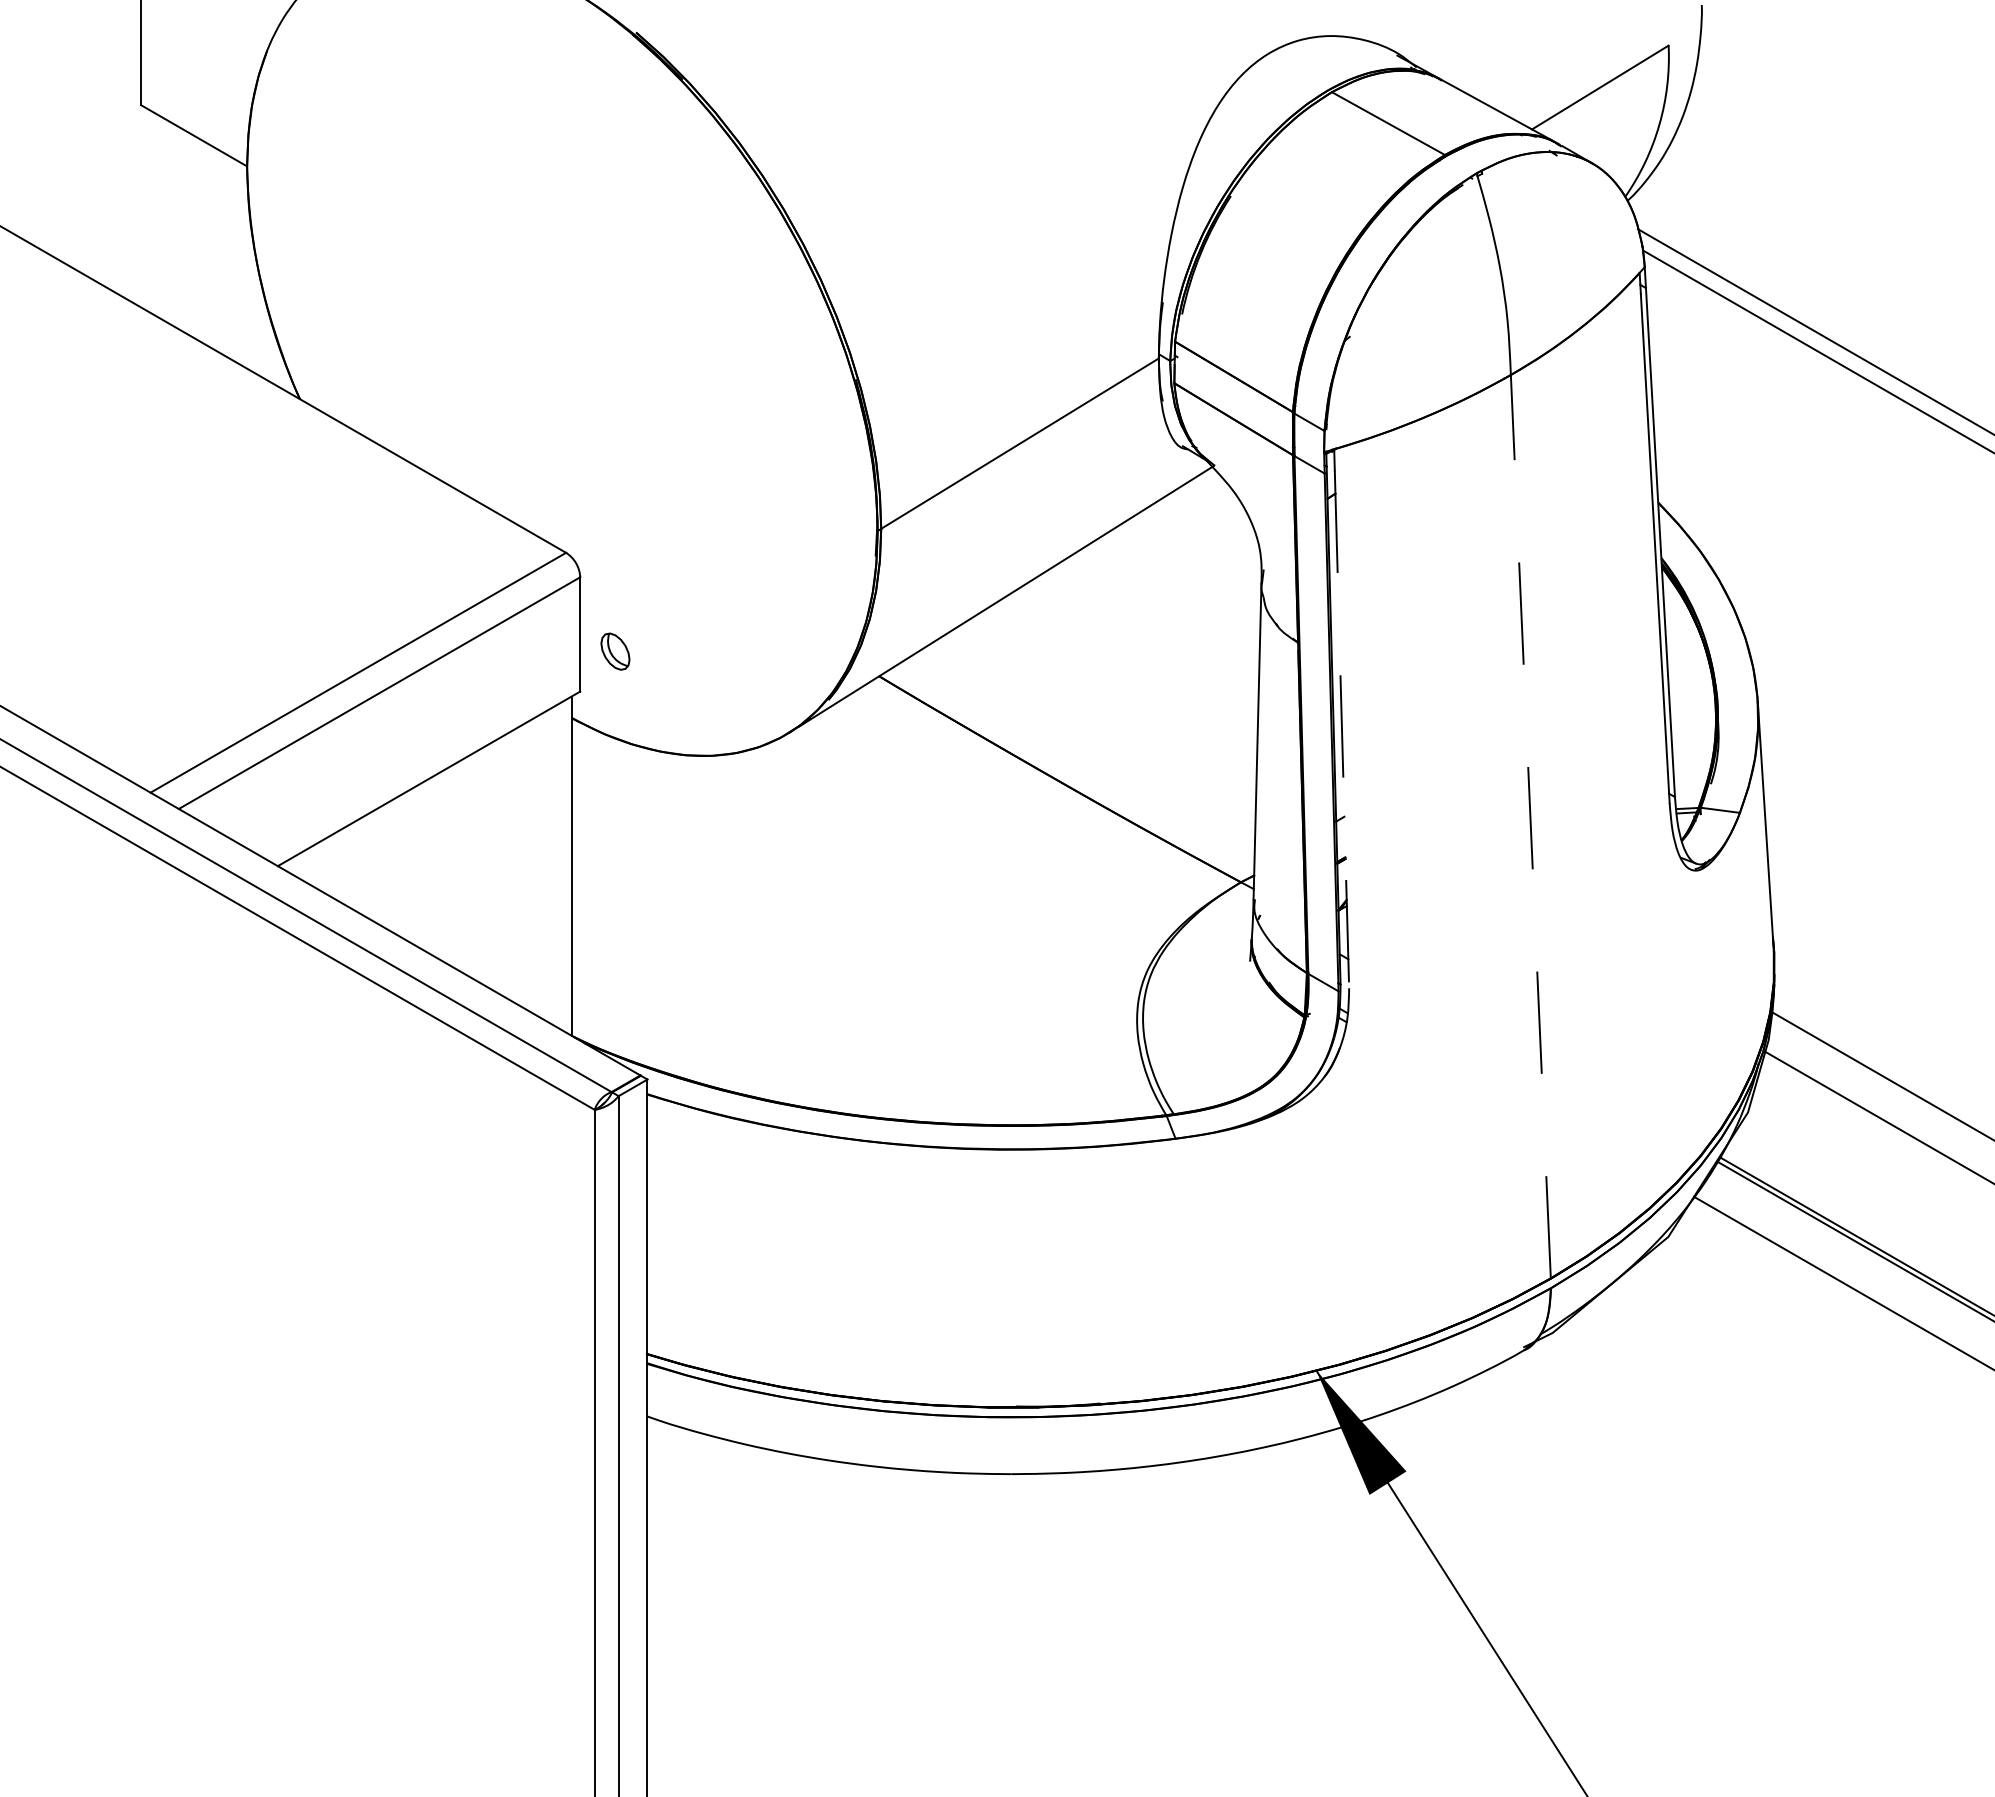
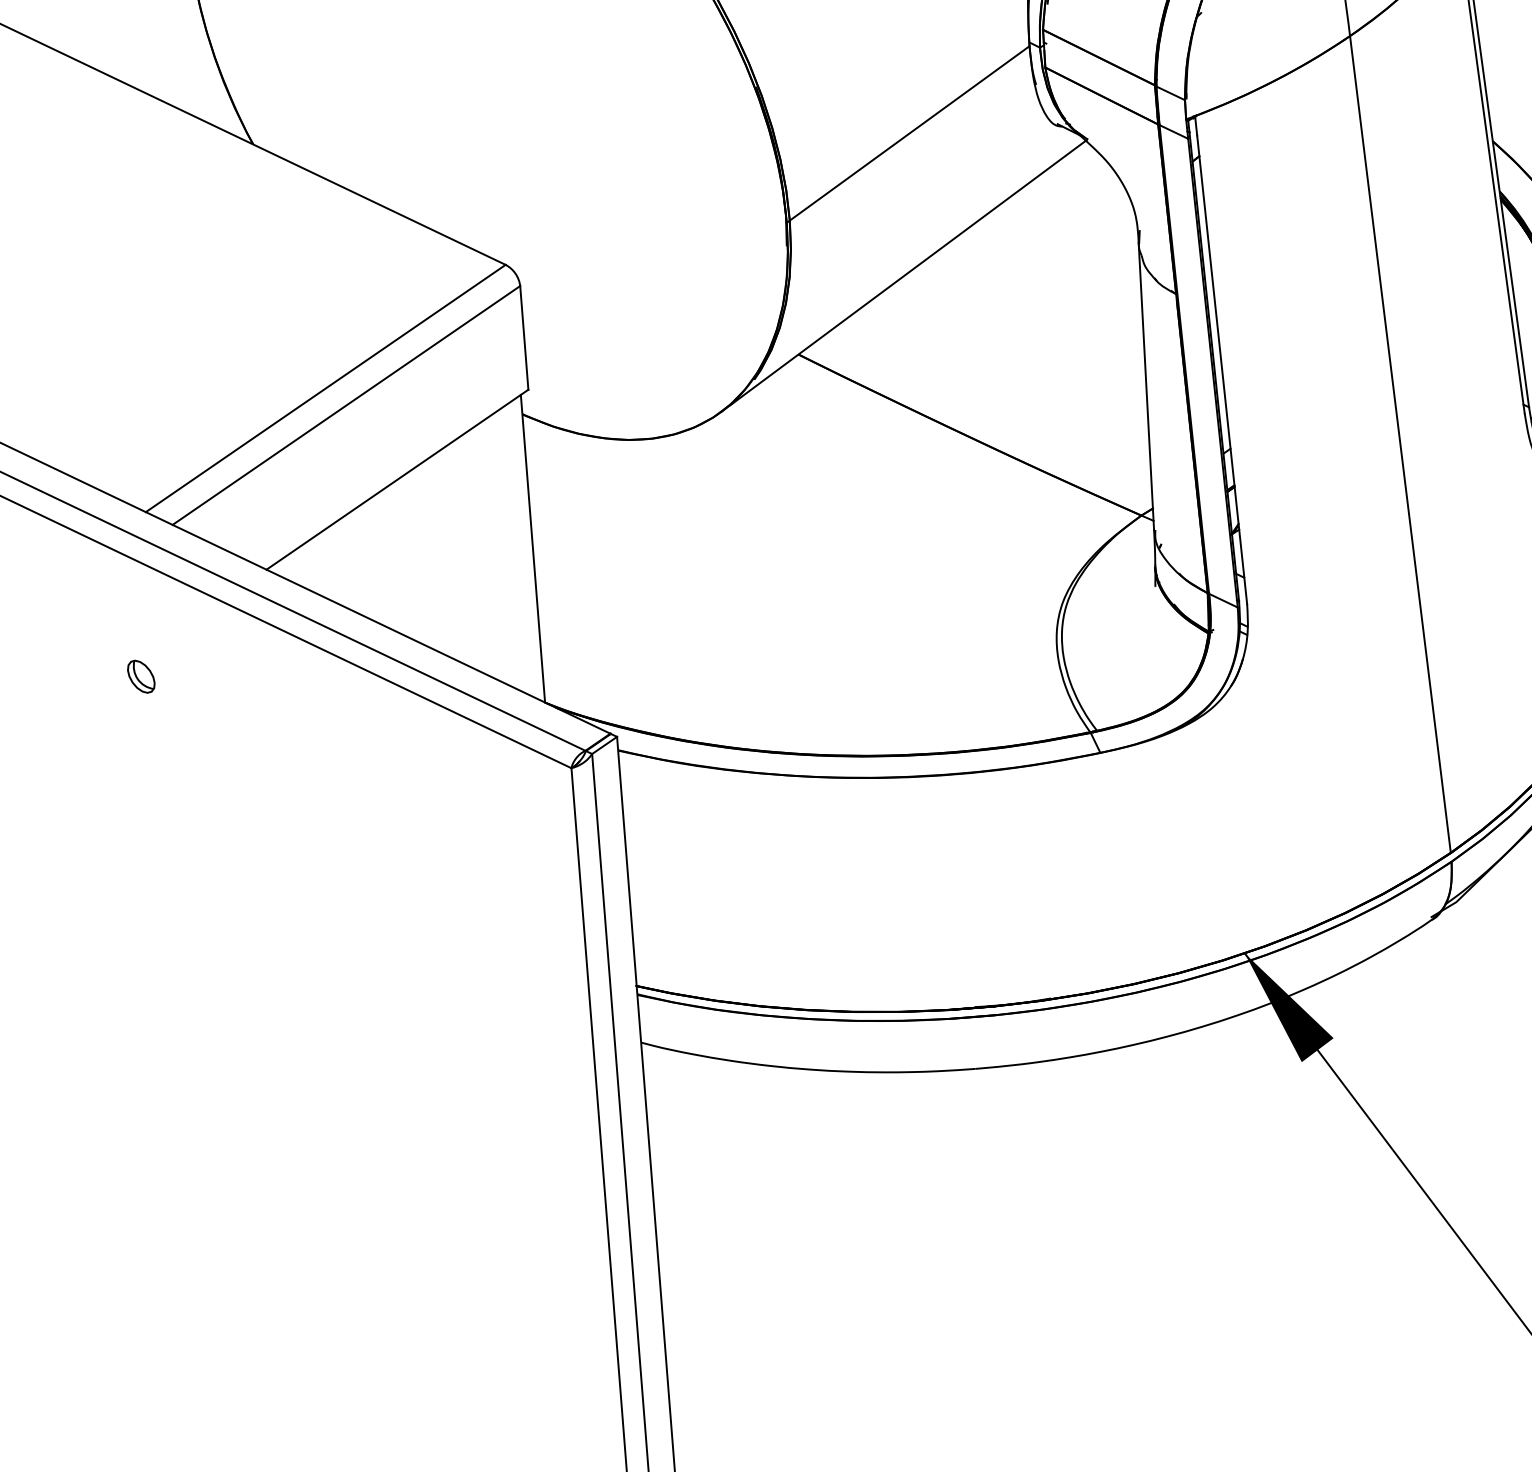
part: (615, 651) -> (141, 676), moved
line: (1341, 729) -> (1221, 369), dashed -> solid
line: (1530, 826) -> (1400, 444), dashed -> solid

